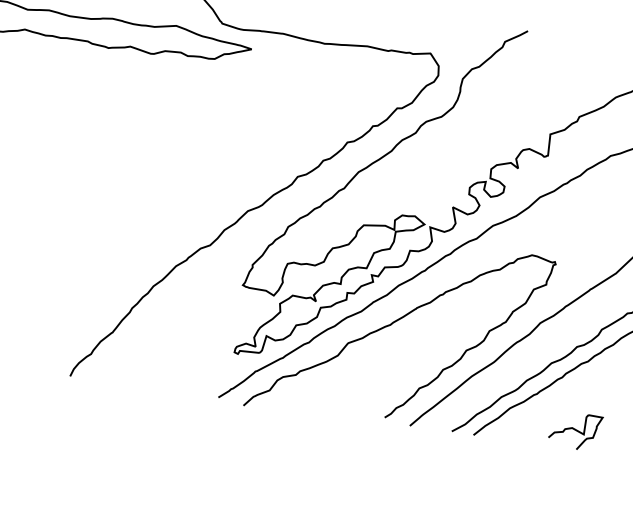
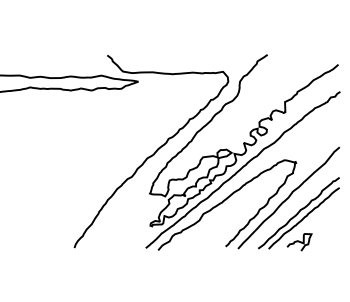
curve: (575, 431) -> (299, 242), moved

